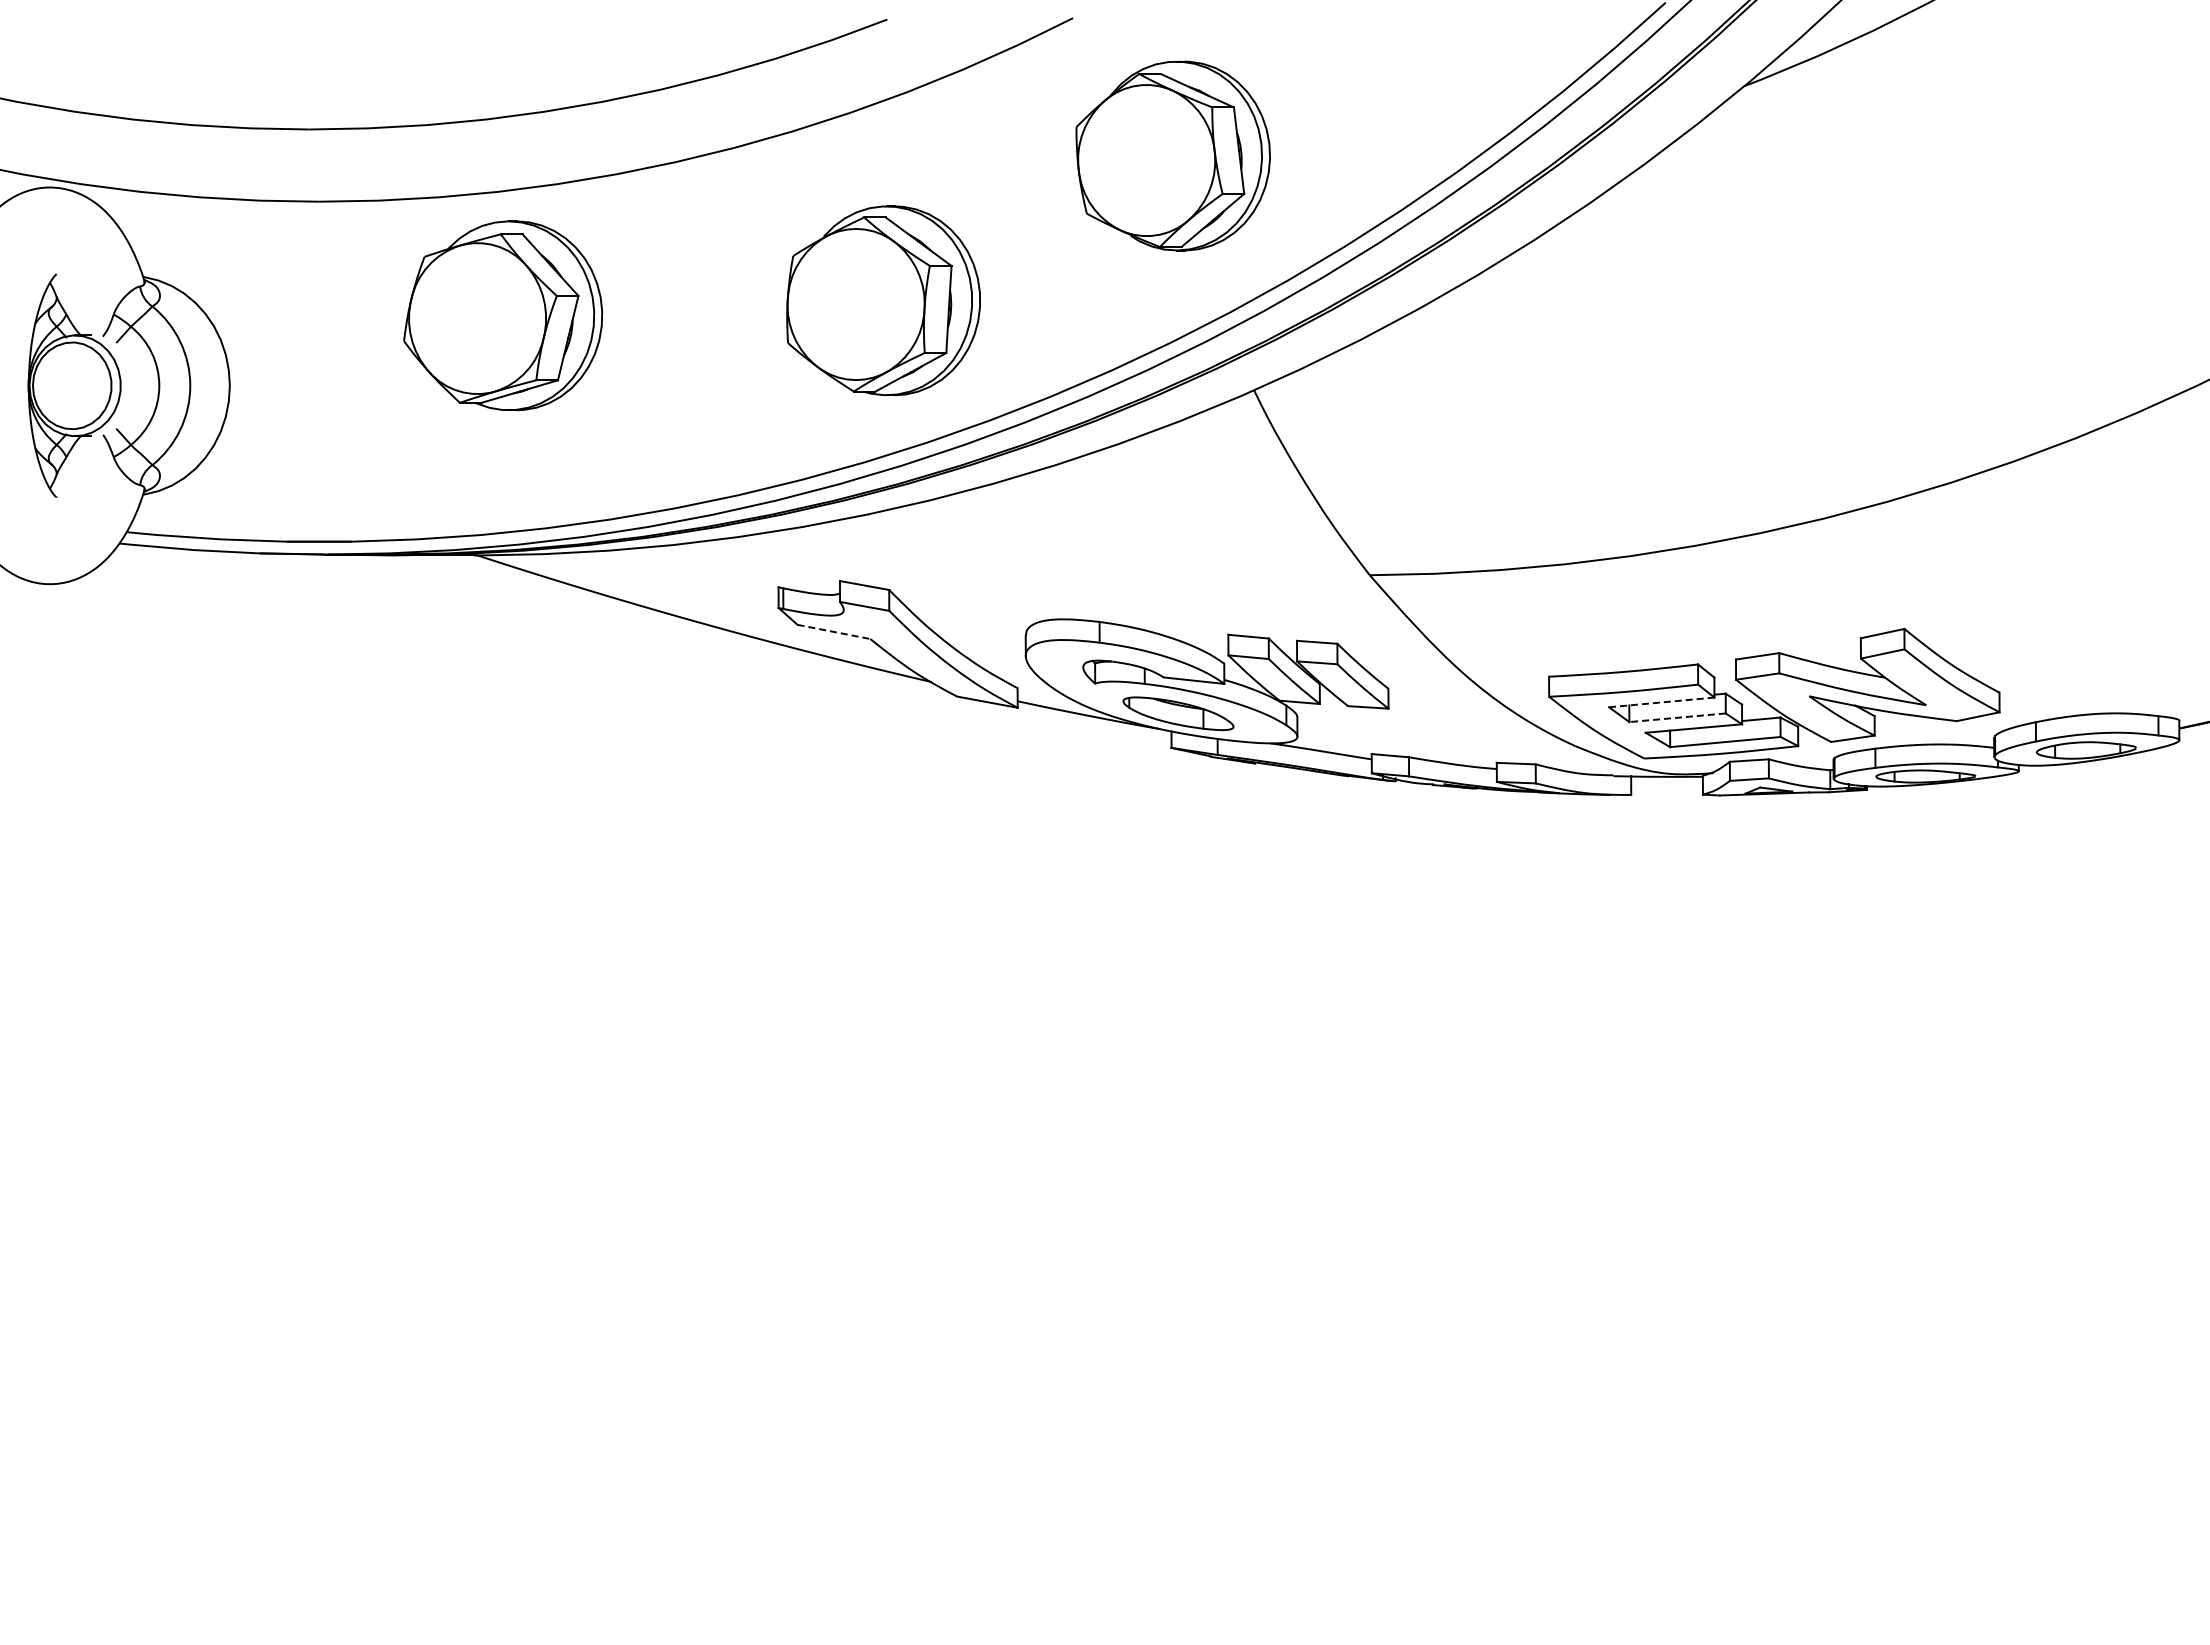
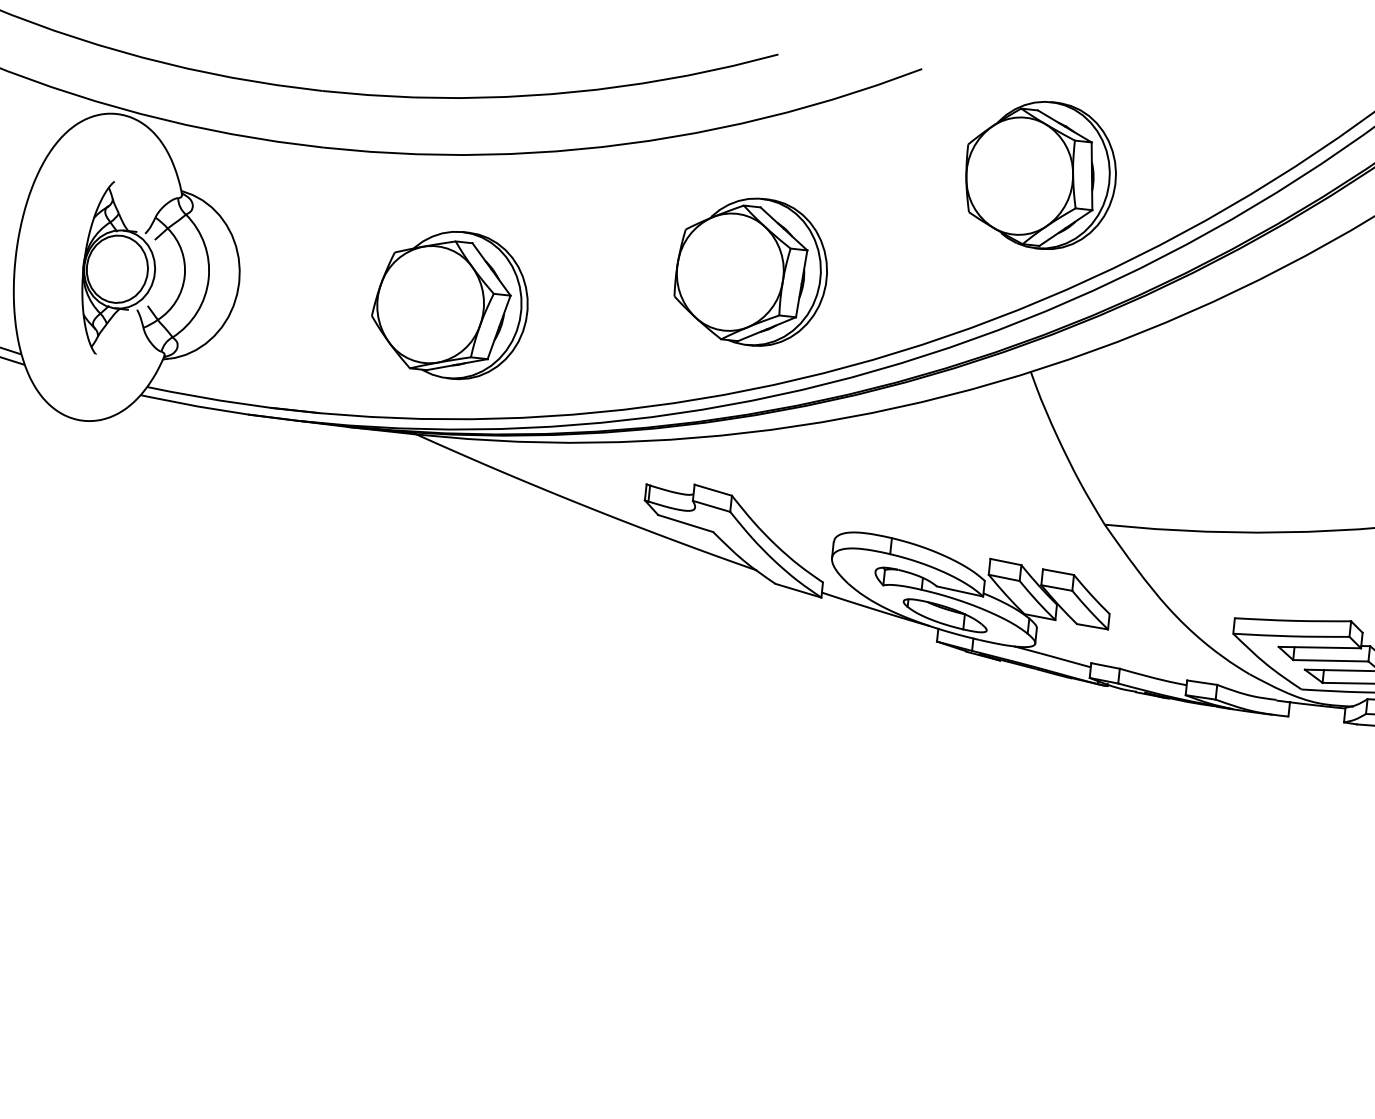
part: (1172, 155) -> (1040, 174), moved
part: (503, 315) -> (450, 304), moved
line: (834, 632) -> (686, 524), dashed -> solid
line: (1661, 702) -> (1319, 647), dashed -> solid
line: (1677, 717) -> (1330, 660), dashed -> solid

